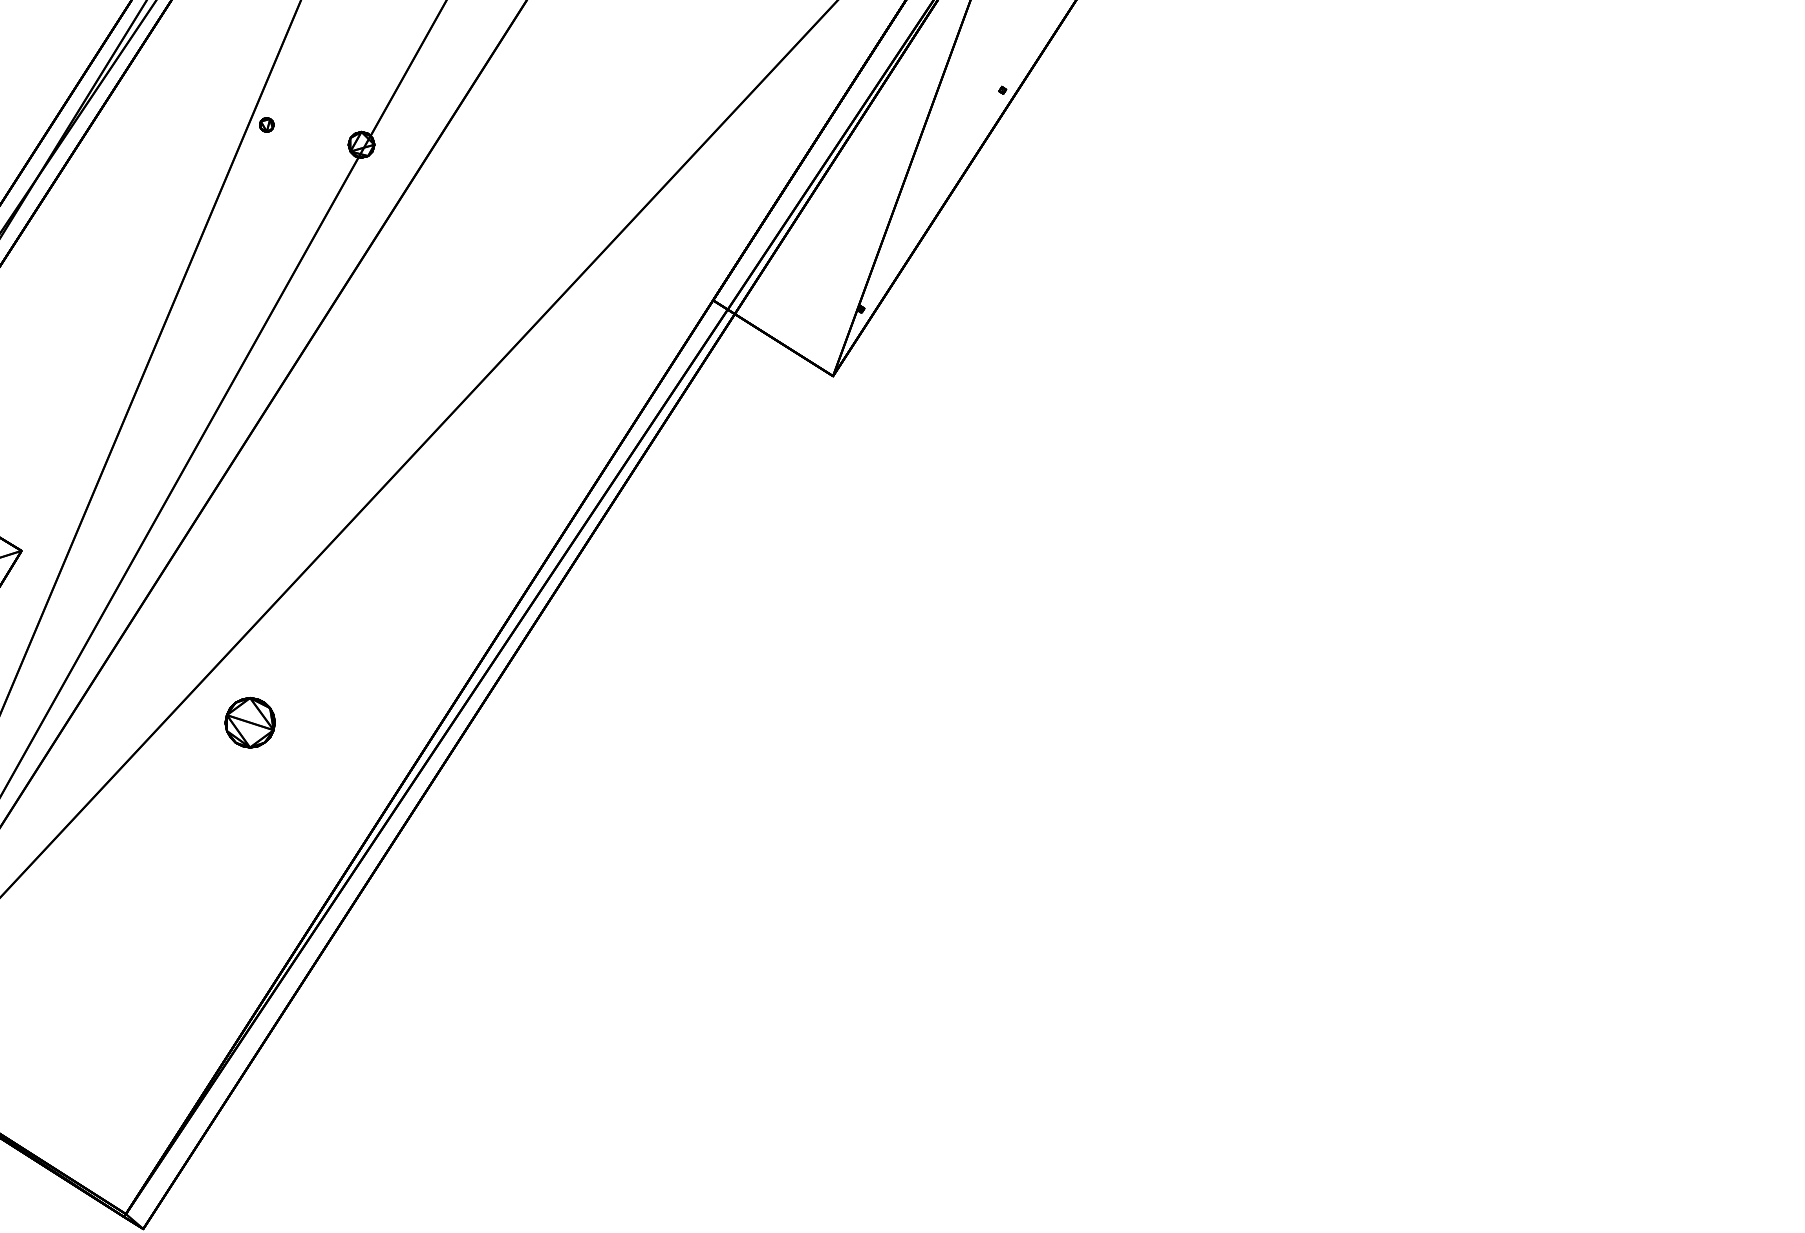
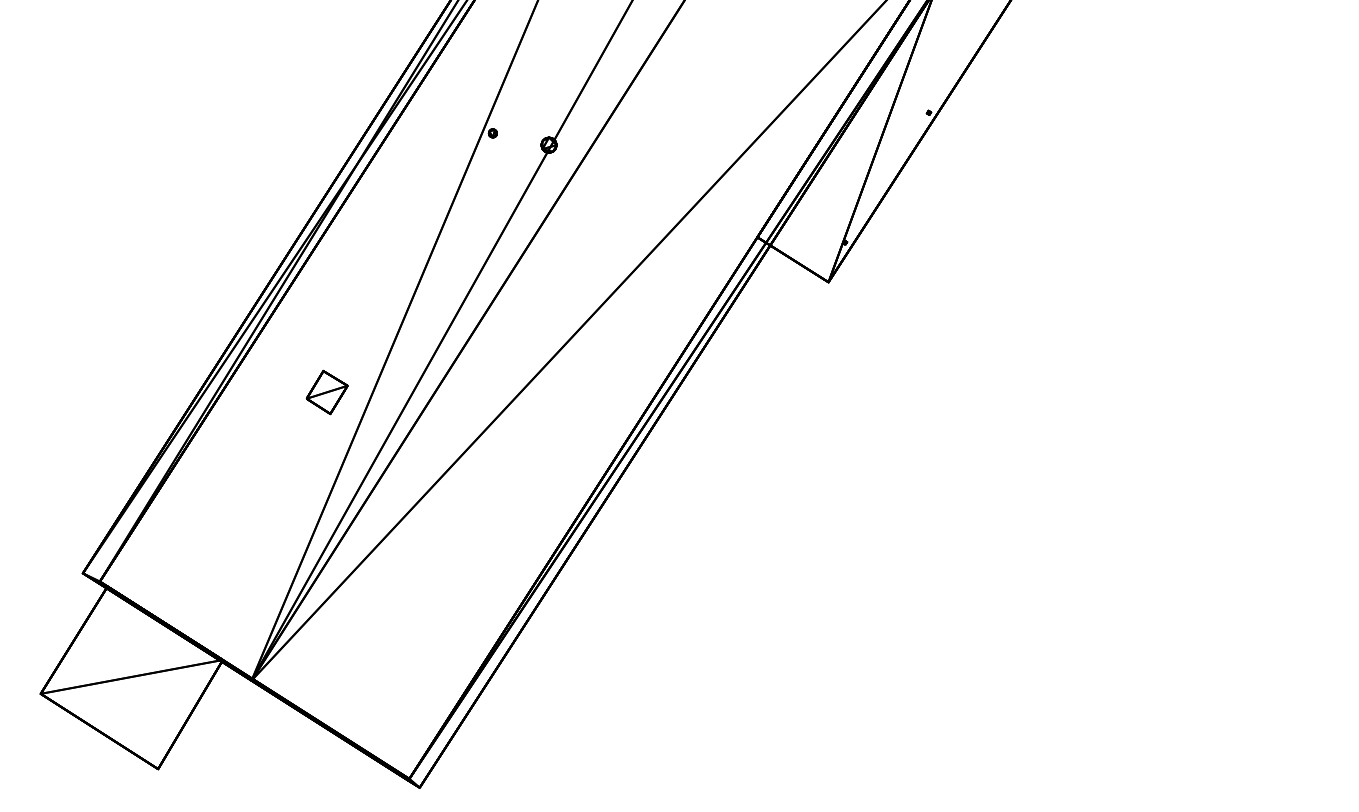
part: (249, 722) -> (482, 487), removed

